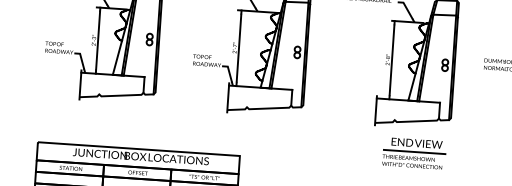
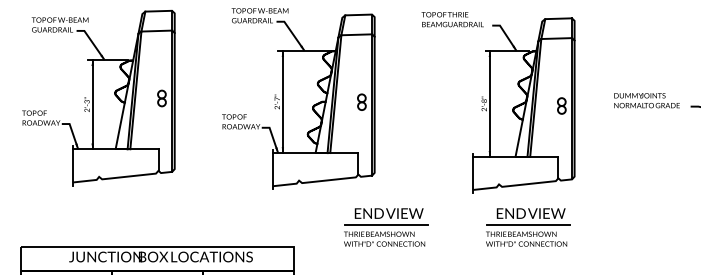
part: (309, 146) -> (386, 227), added

